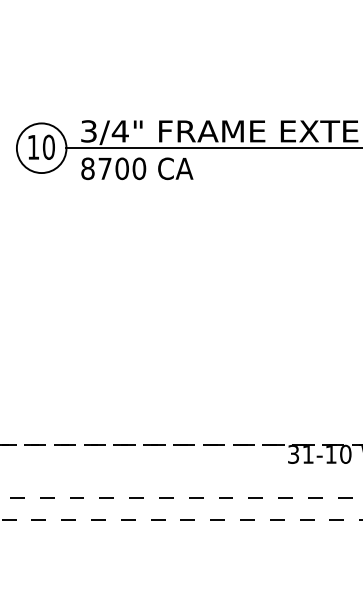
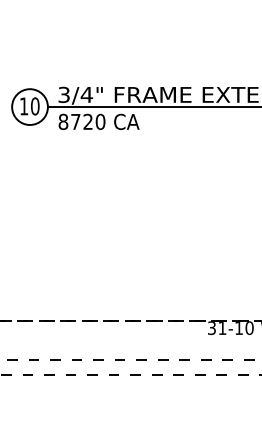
text: (122, 168) -> (88, 121), 8700 -> 8720

